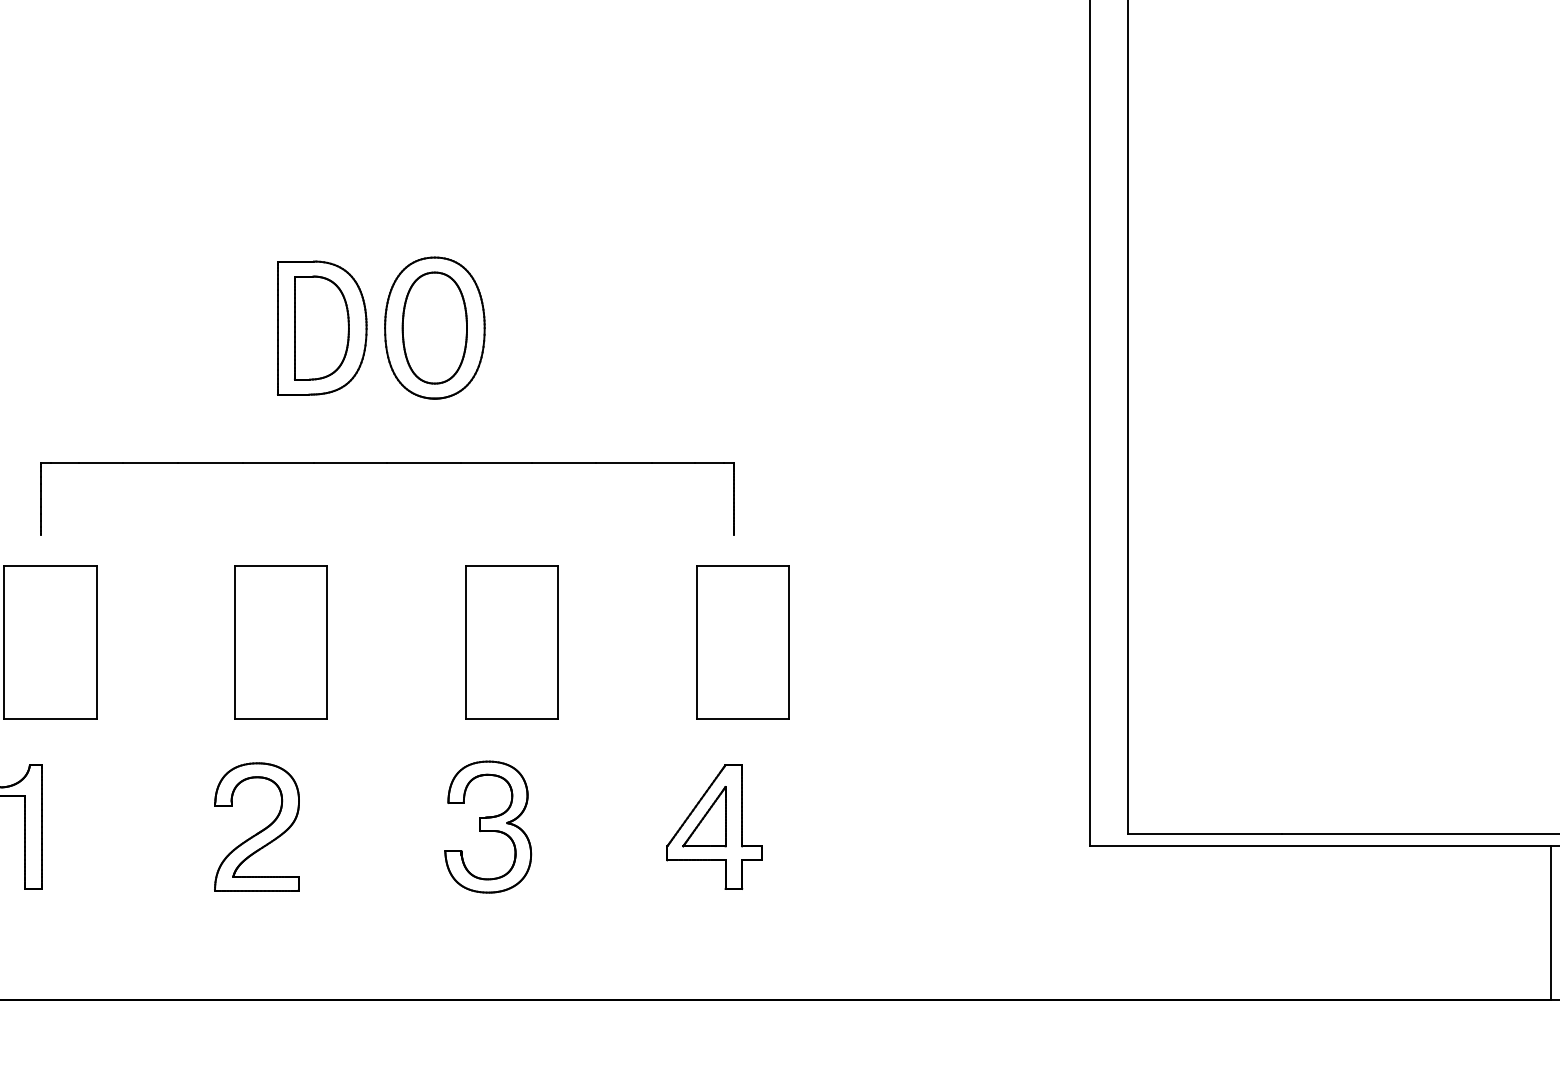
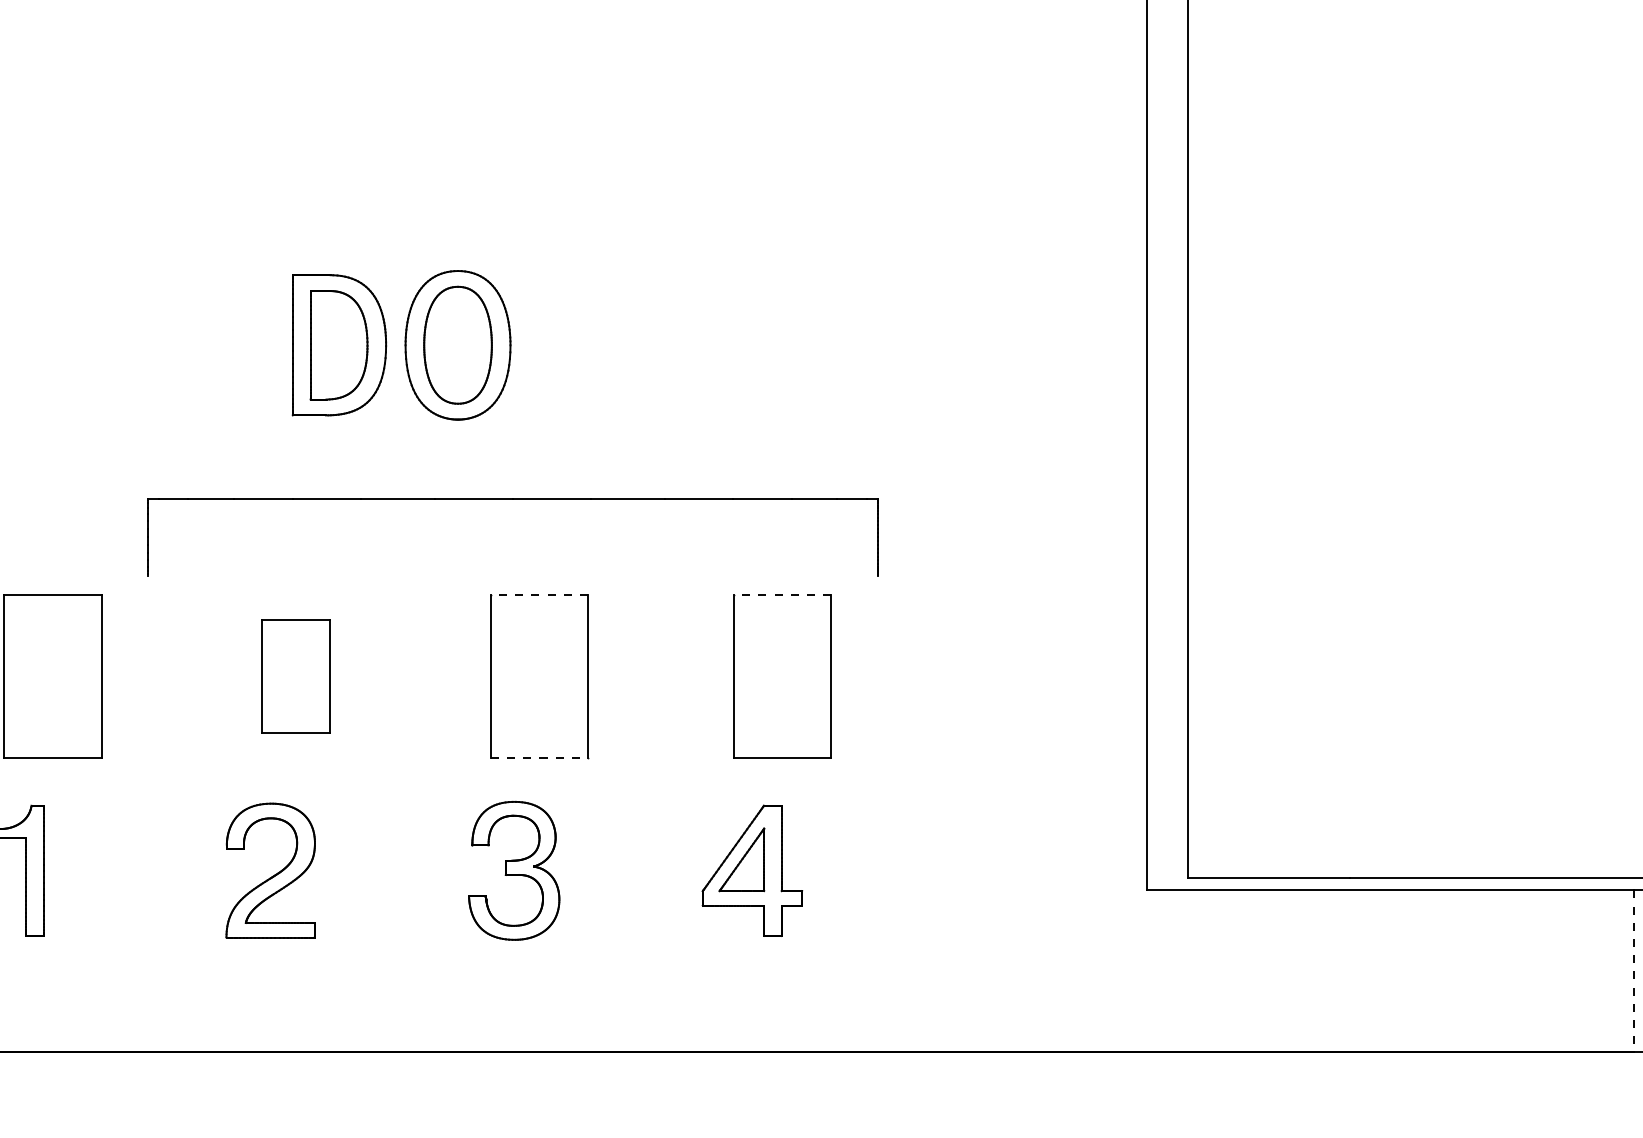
part: (386, 463) -> (512, 499), moved
line: (512, 565) -> (539, 595), solid -> dashed
line: (742, 565) -> (782, 595), solid -> dashed
part: (281, 642) -> (296, 676), size x0.7
line: (512, 719) -> (539, 757), solid -> dashed
line: (1550, 922) -> (1633, 971), solid -> dashed

